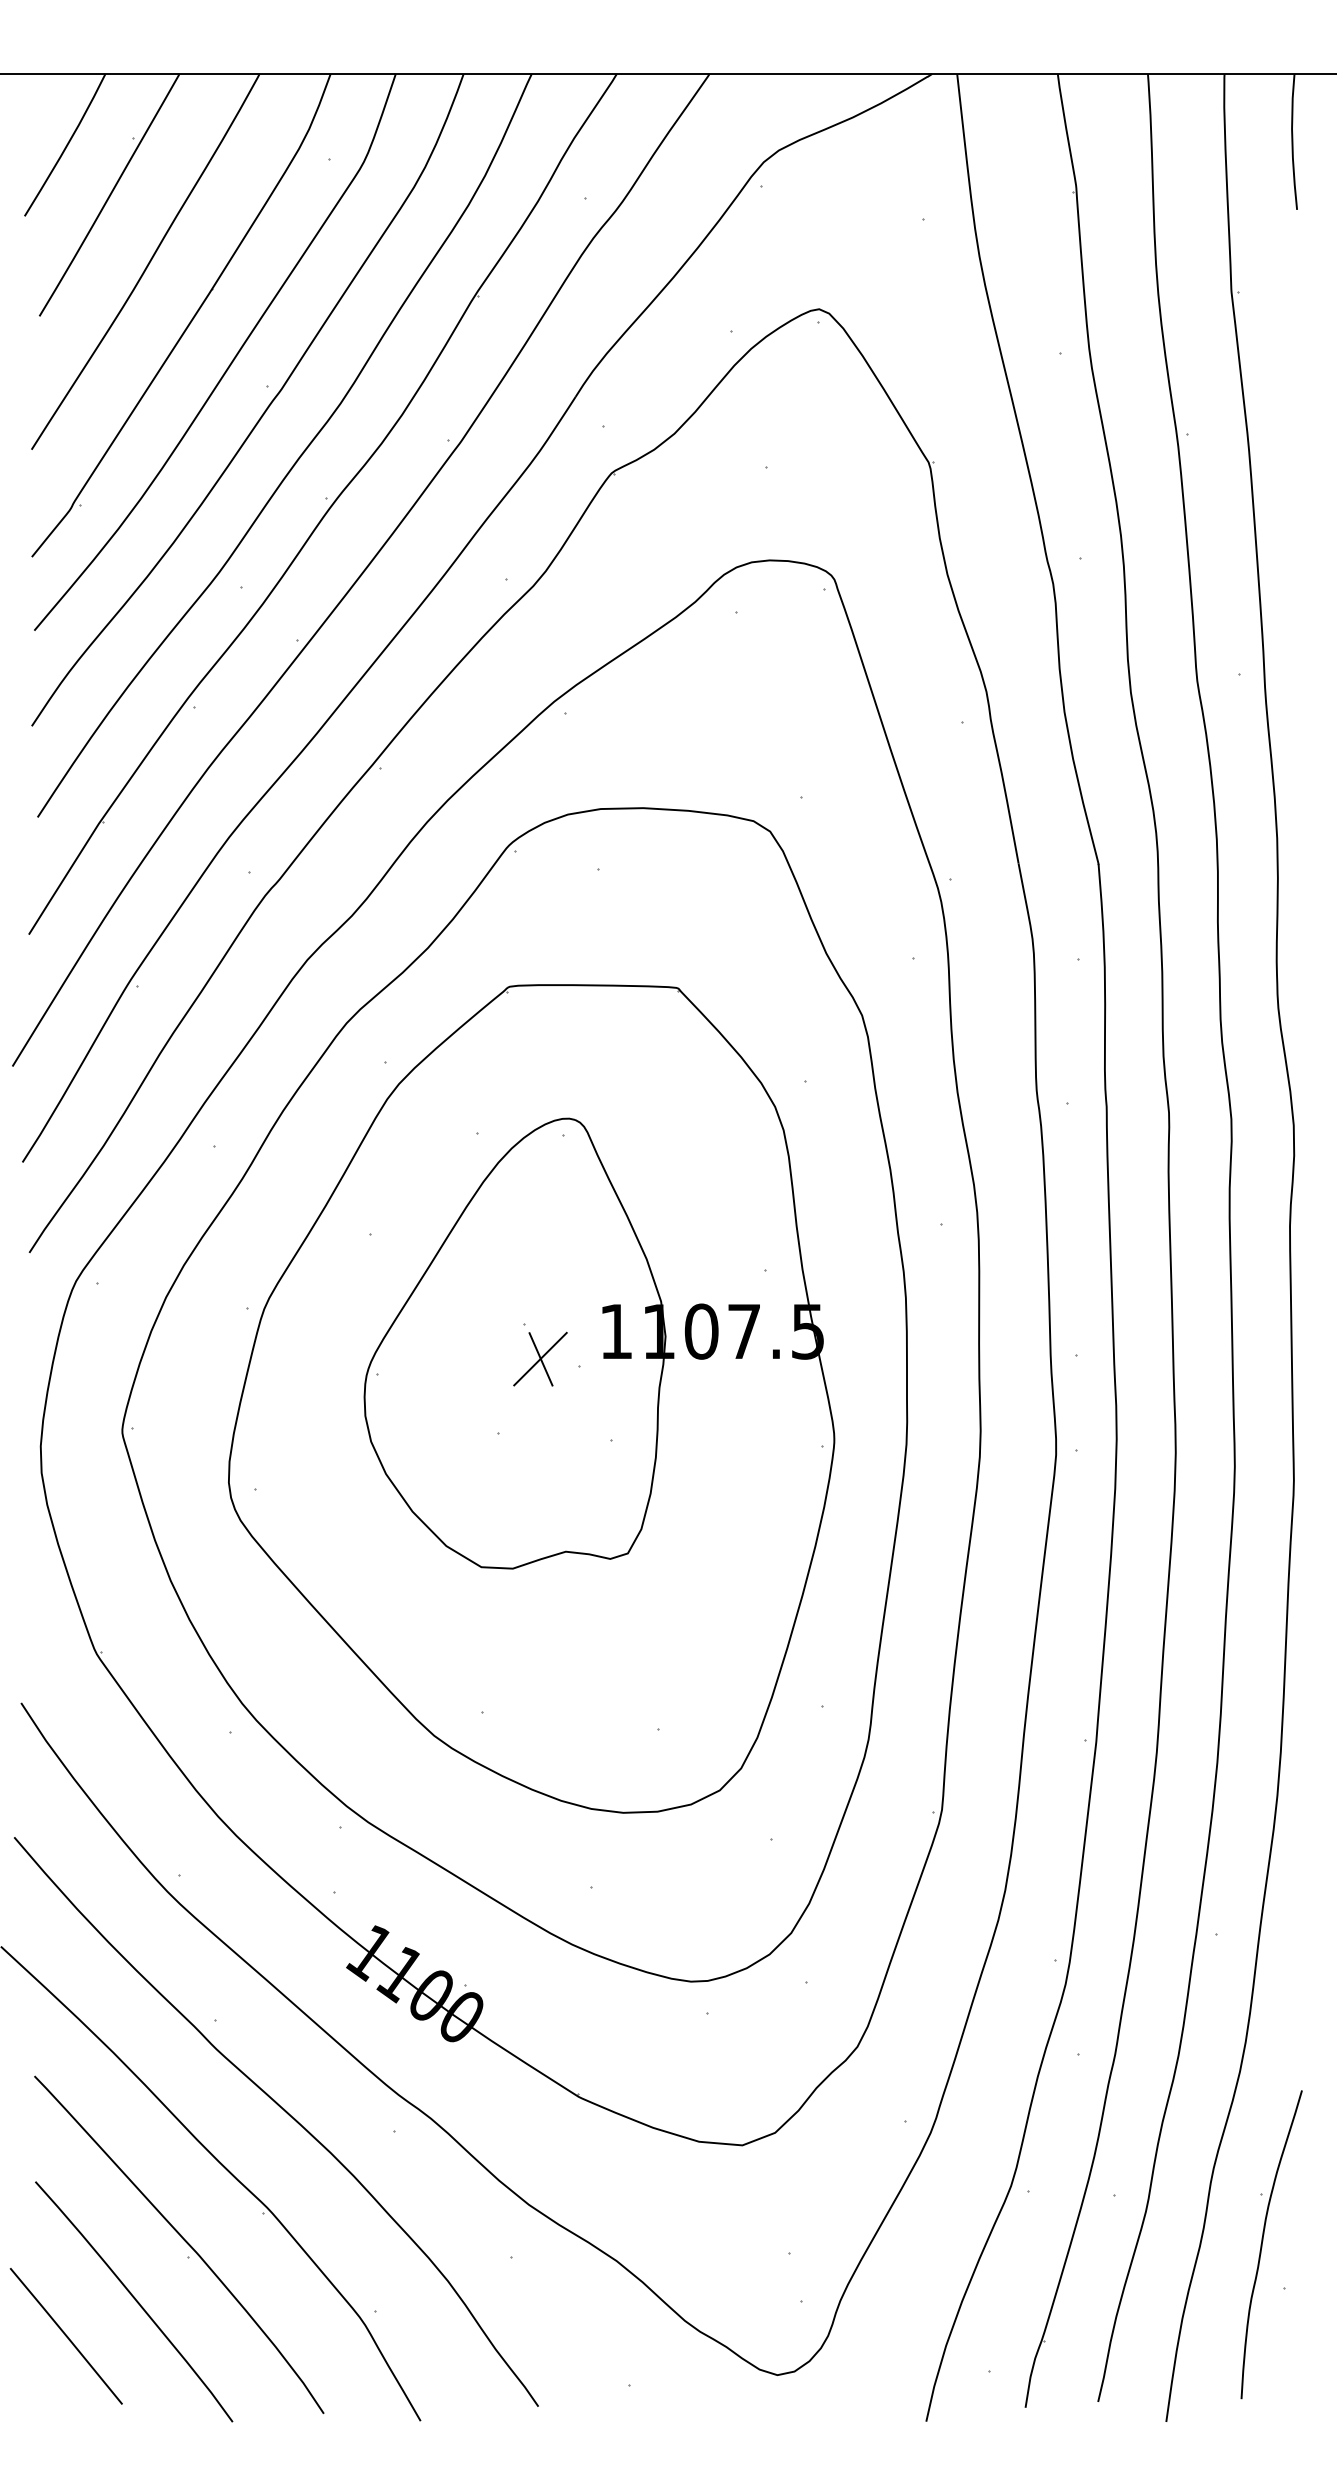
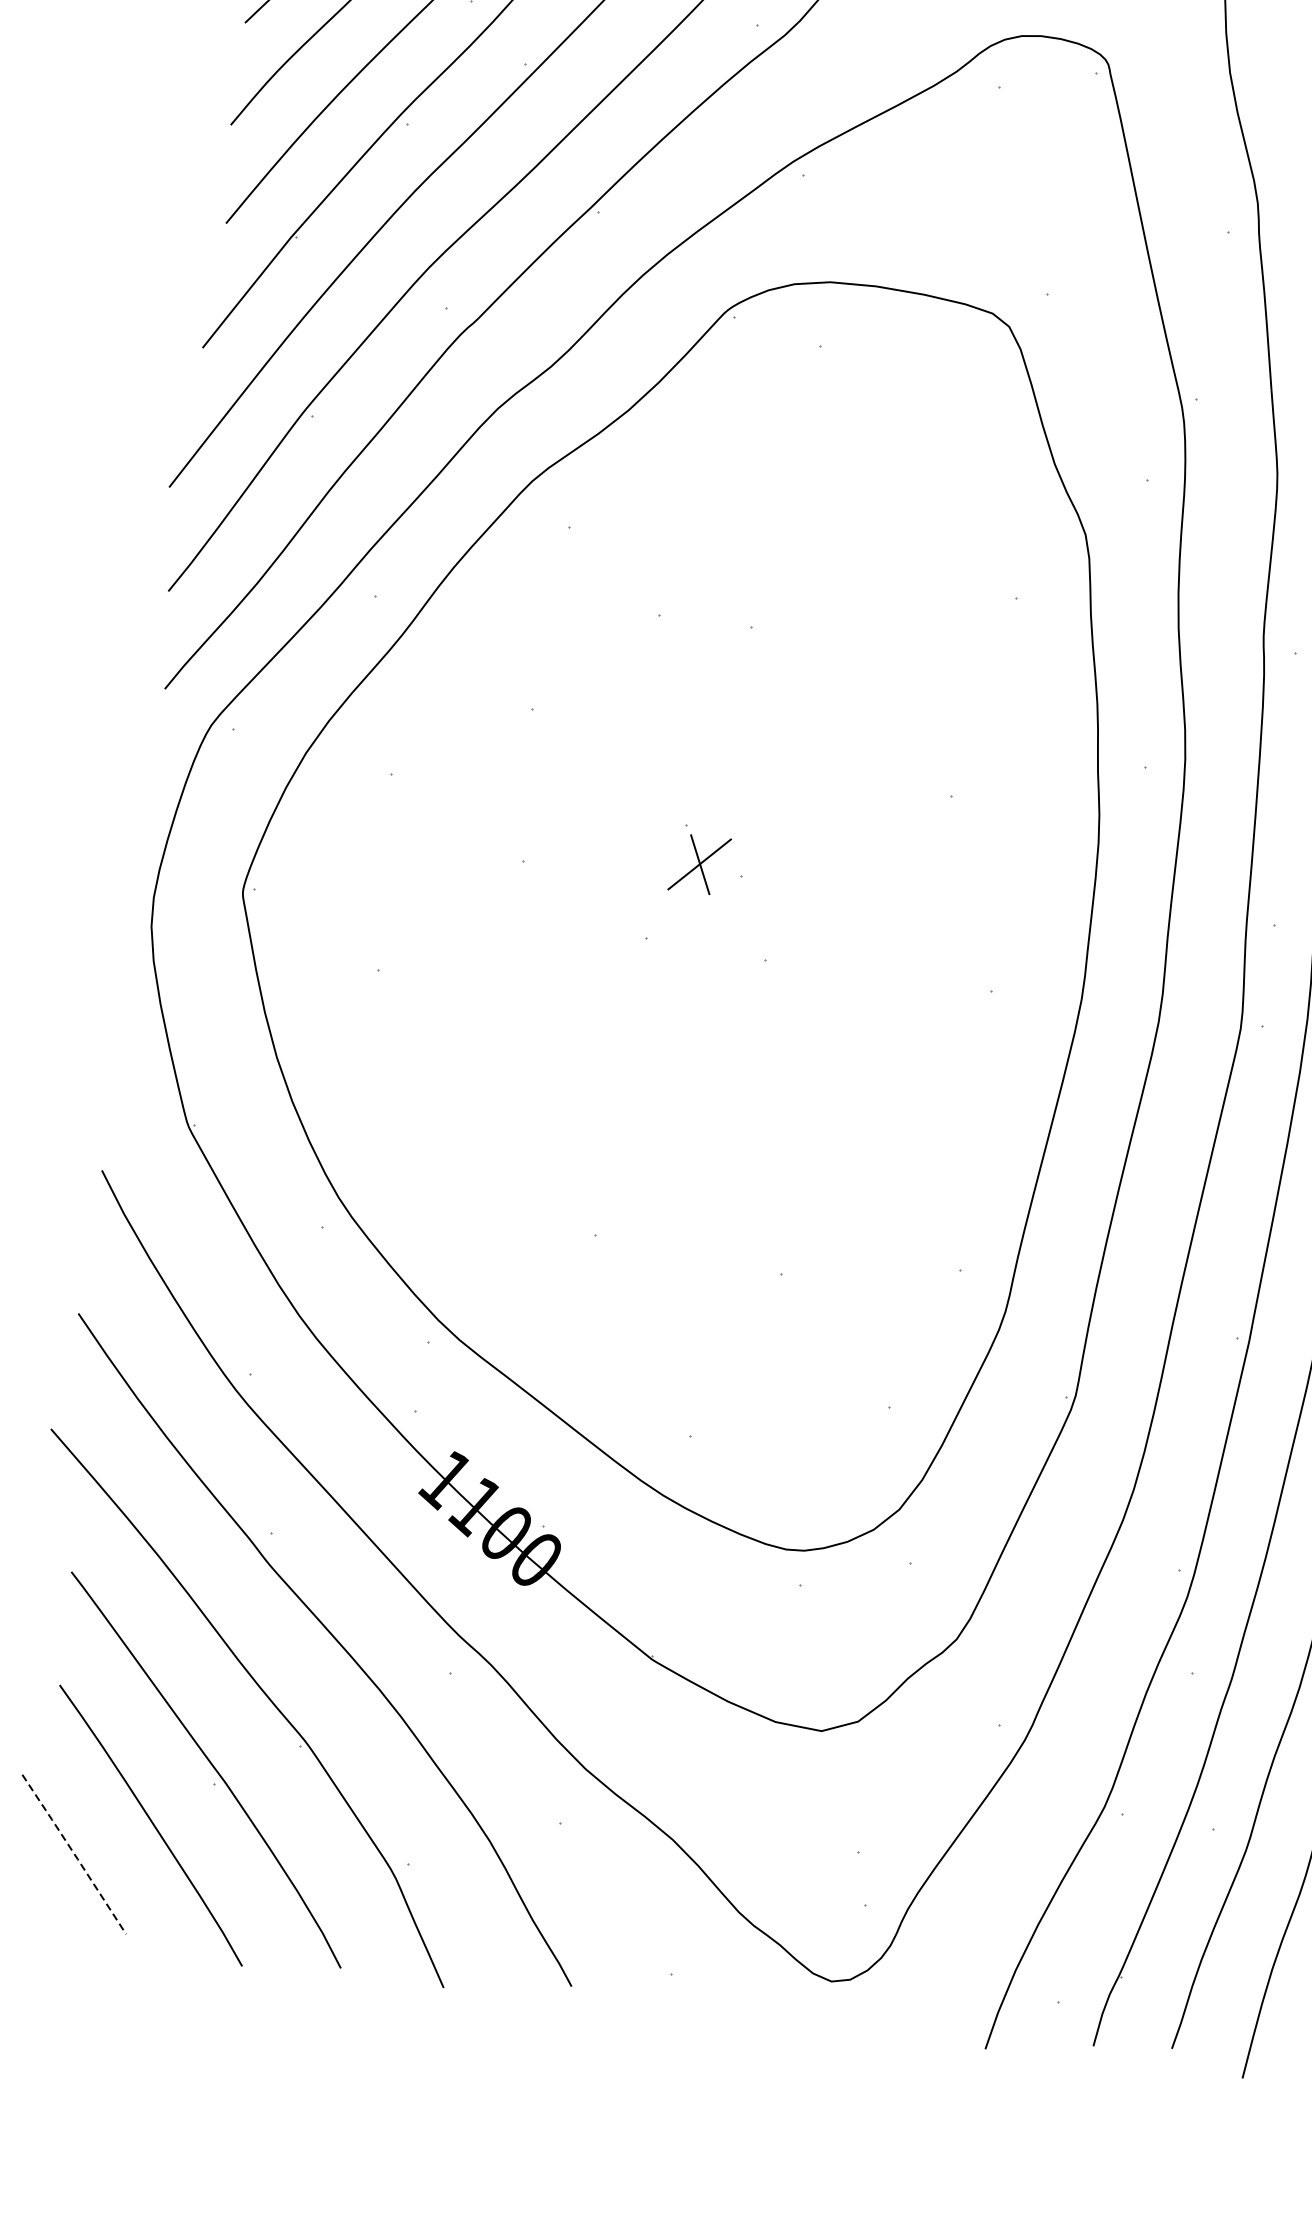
part: (531, 1398) -> (685, 905), removed
line: (66, 2336) -> (74, 1854), solid -> dashed

